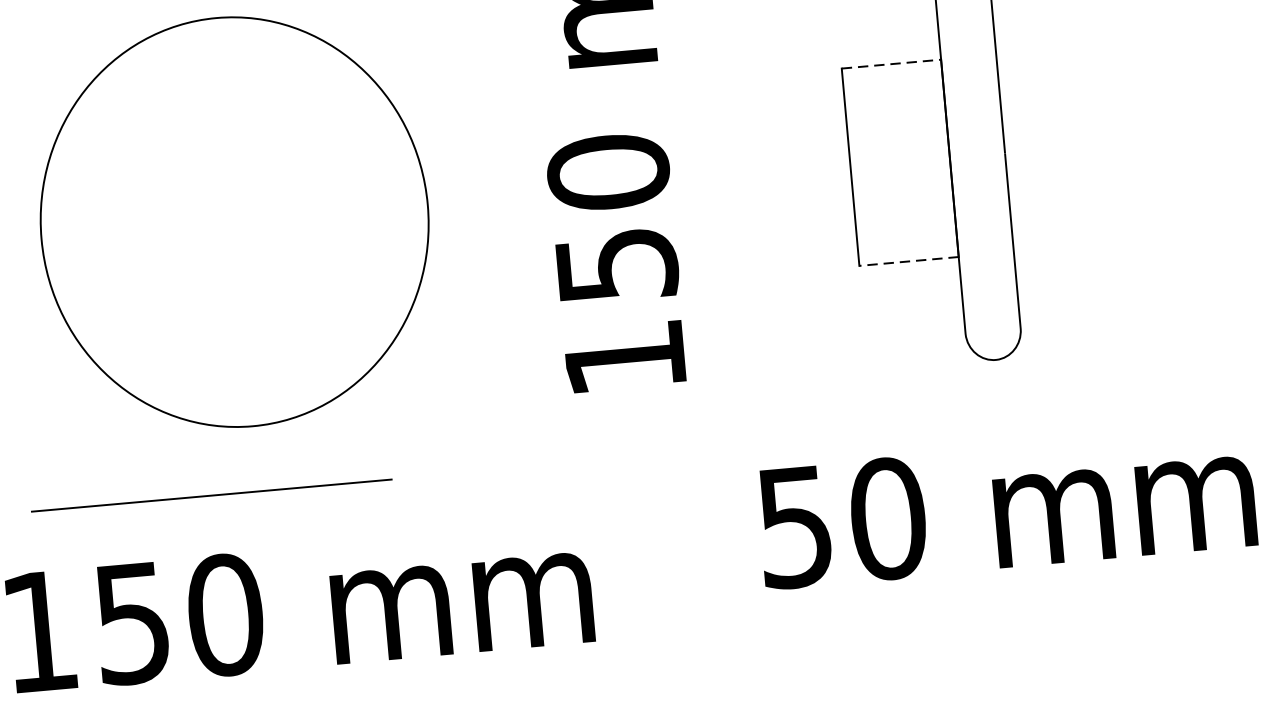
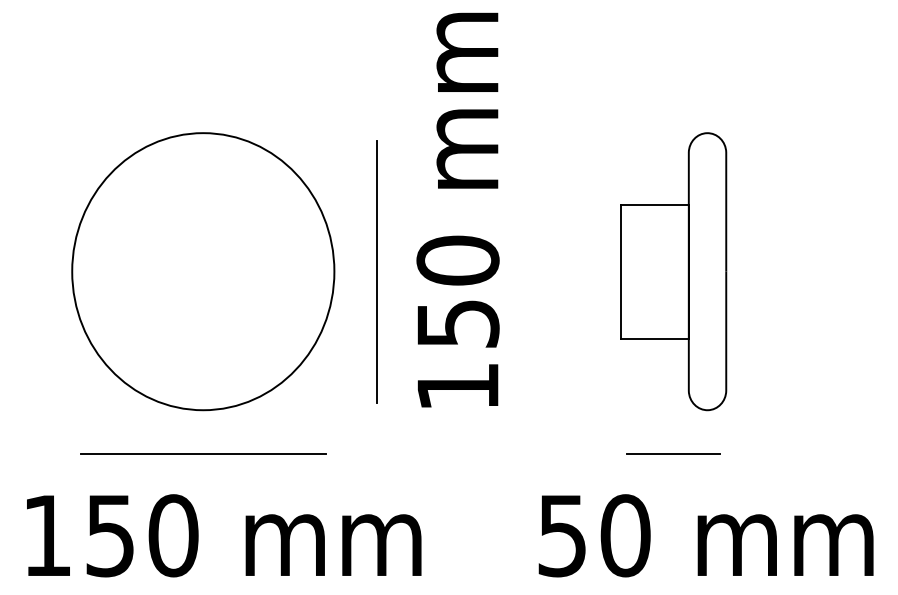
line: (891, 63) -> (655, 204), dashed -> solid
line: (489, 199) -> (376, 271), added
line: (909, 261) -> (655, 338), dashed -> solid
line: (949, 429) -> (672, 454), added
line: (211, 494) -> (203, 453), moved
text: (1005, 507) -> (705, 535), moved

